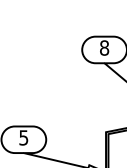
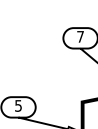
text: (104, 47) -> (80, 36), 8 -> 7

